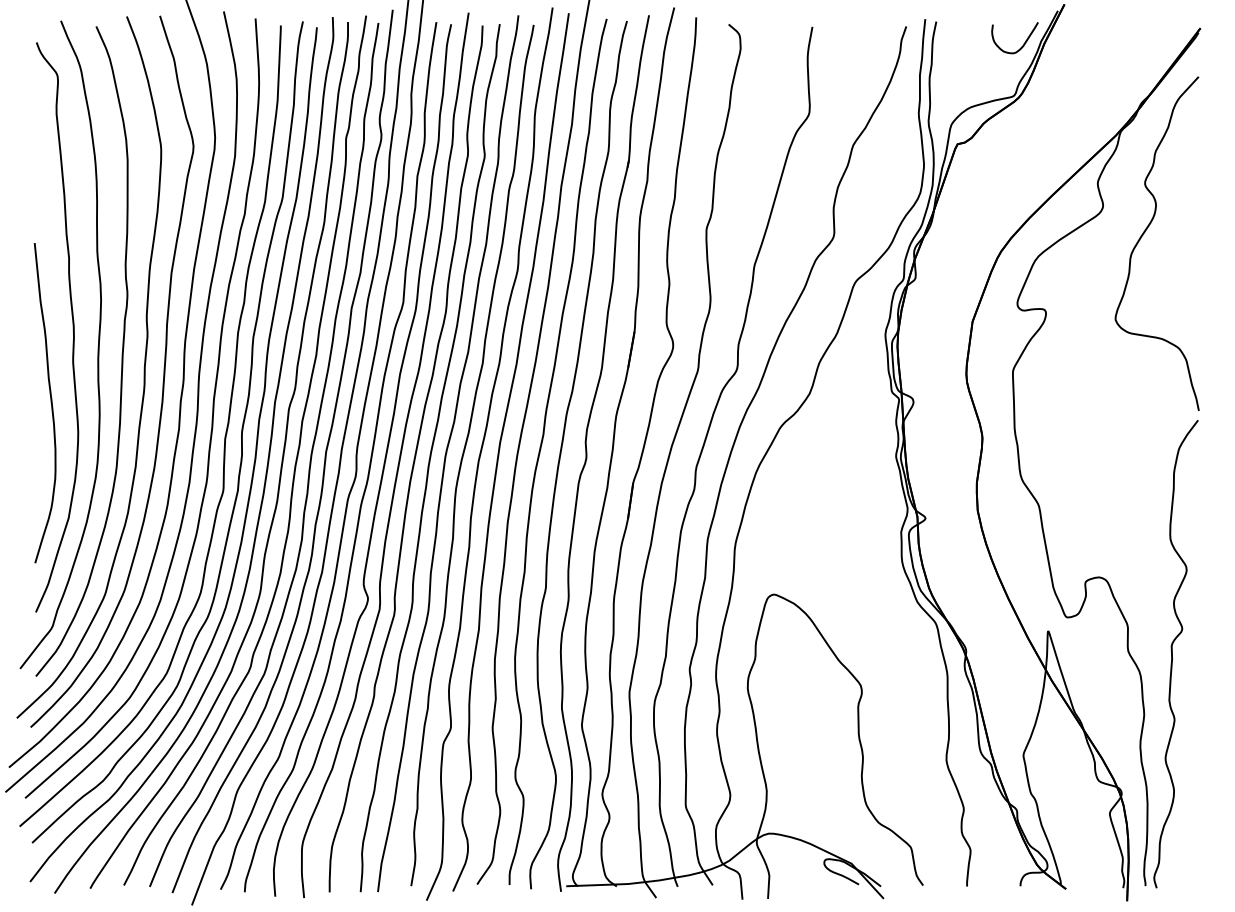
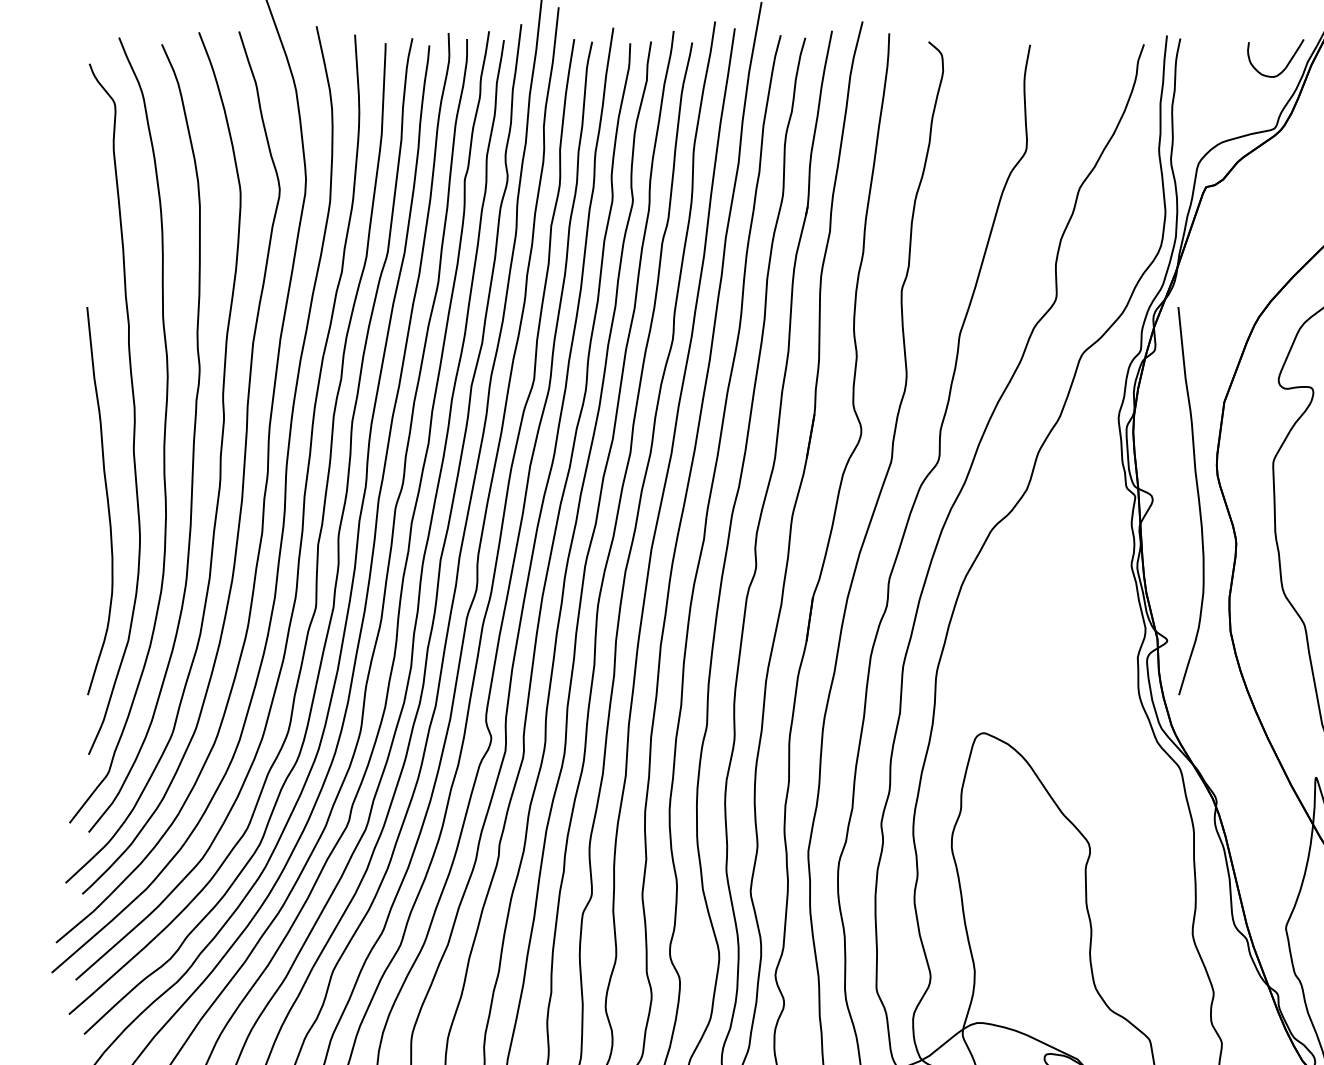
curve: (950, 402) -> (1197, 500), added

